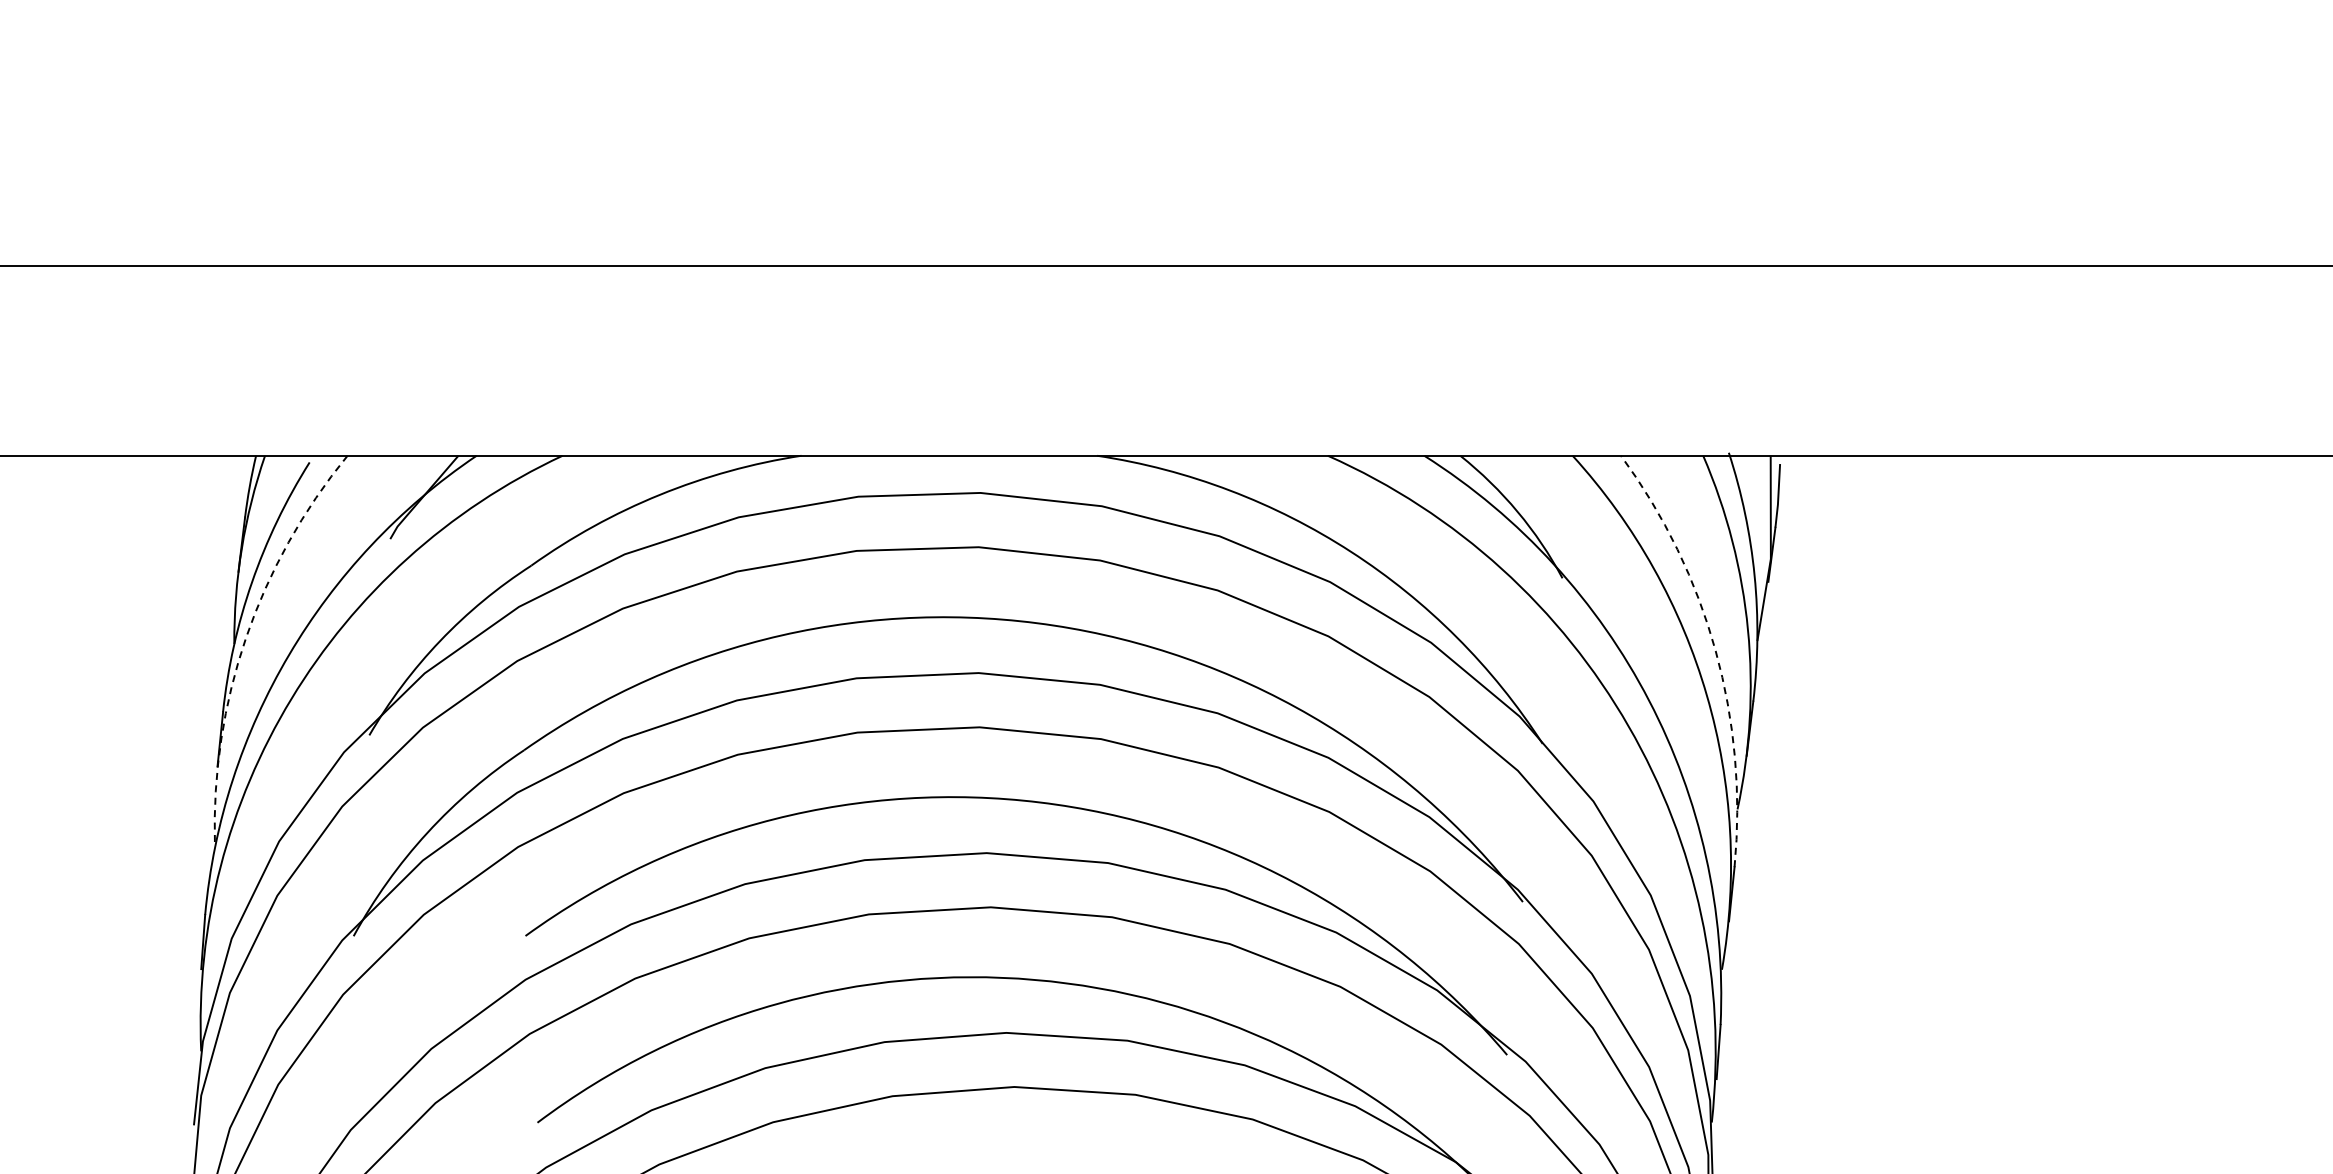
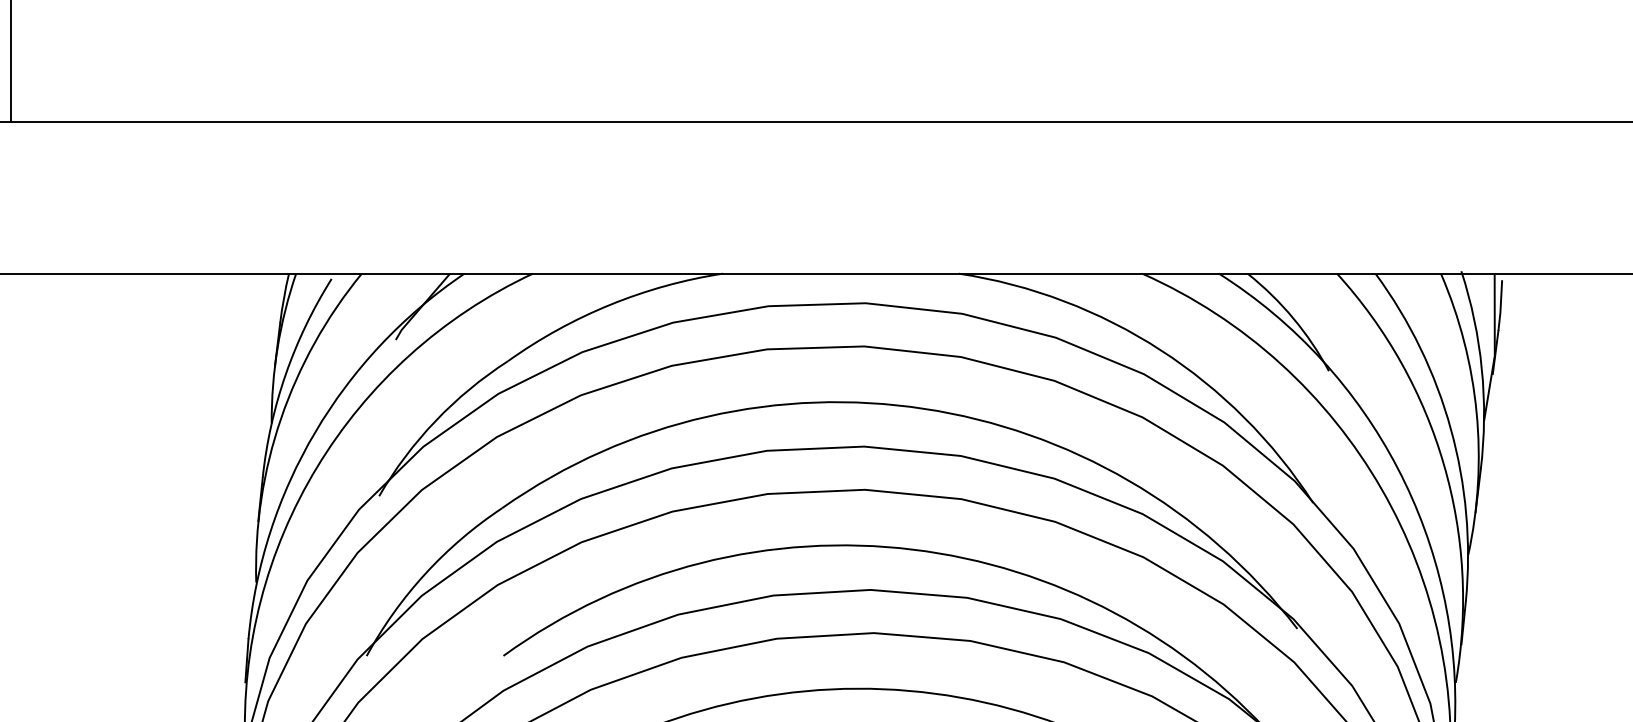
arc: (246, 637) -> (281, 418), dashed -> solid
arc: (1715, 651) -> (1450, 429), dashed -> solid

